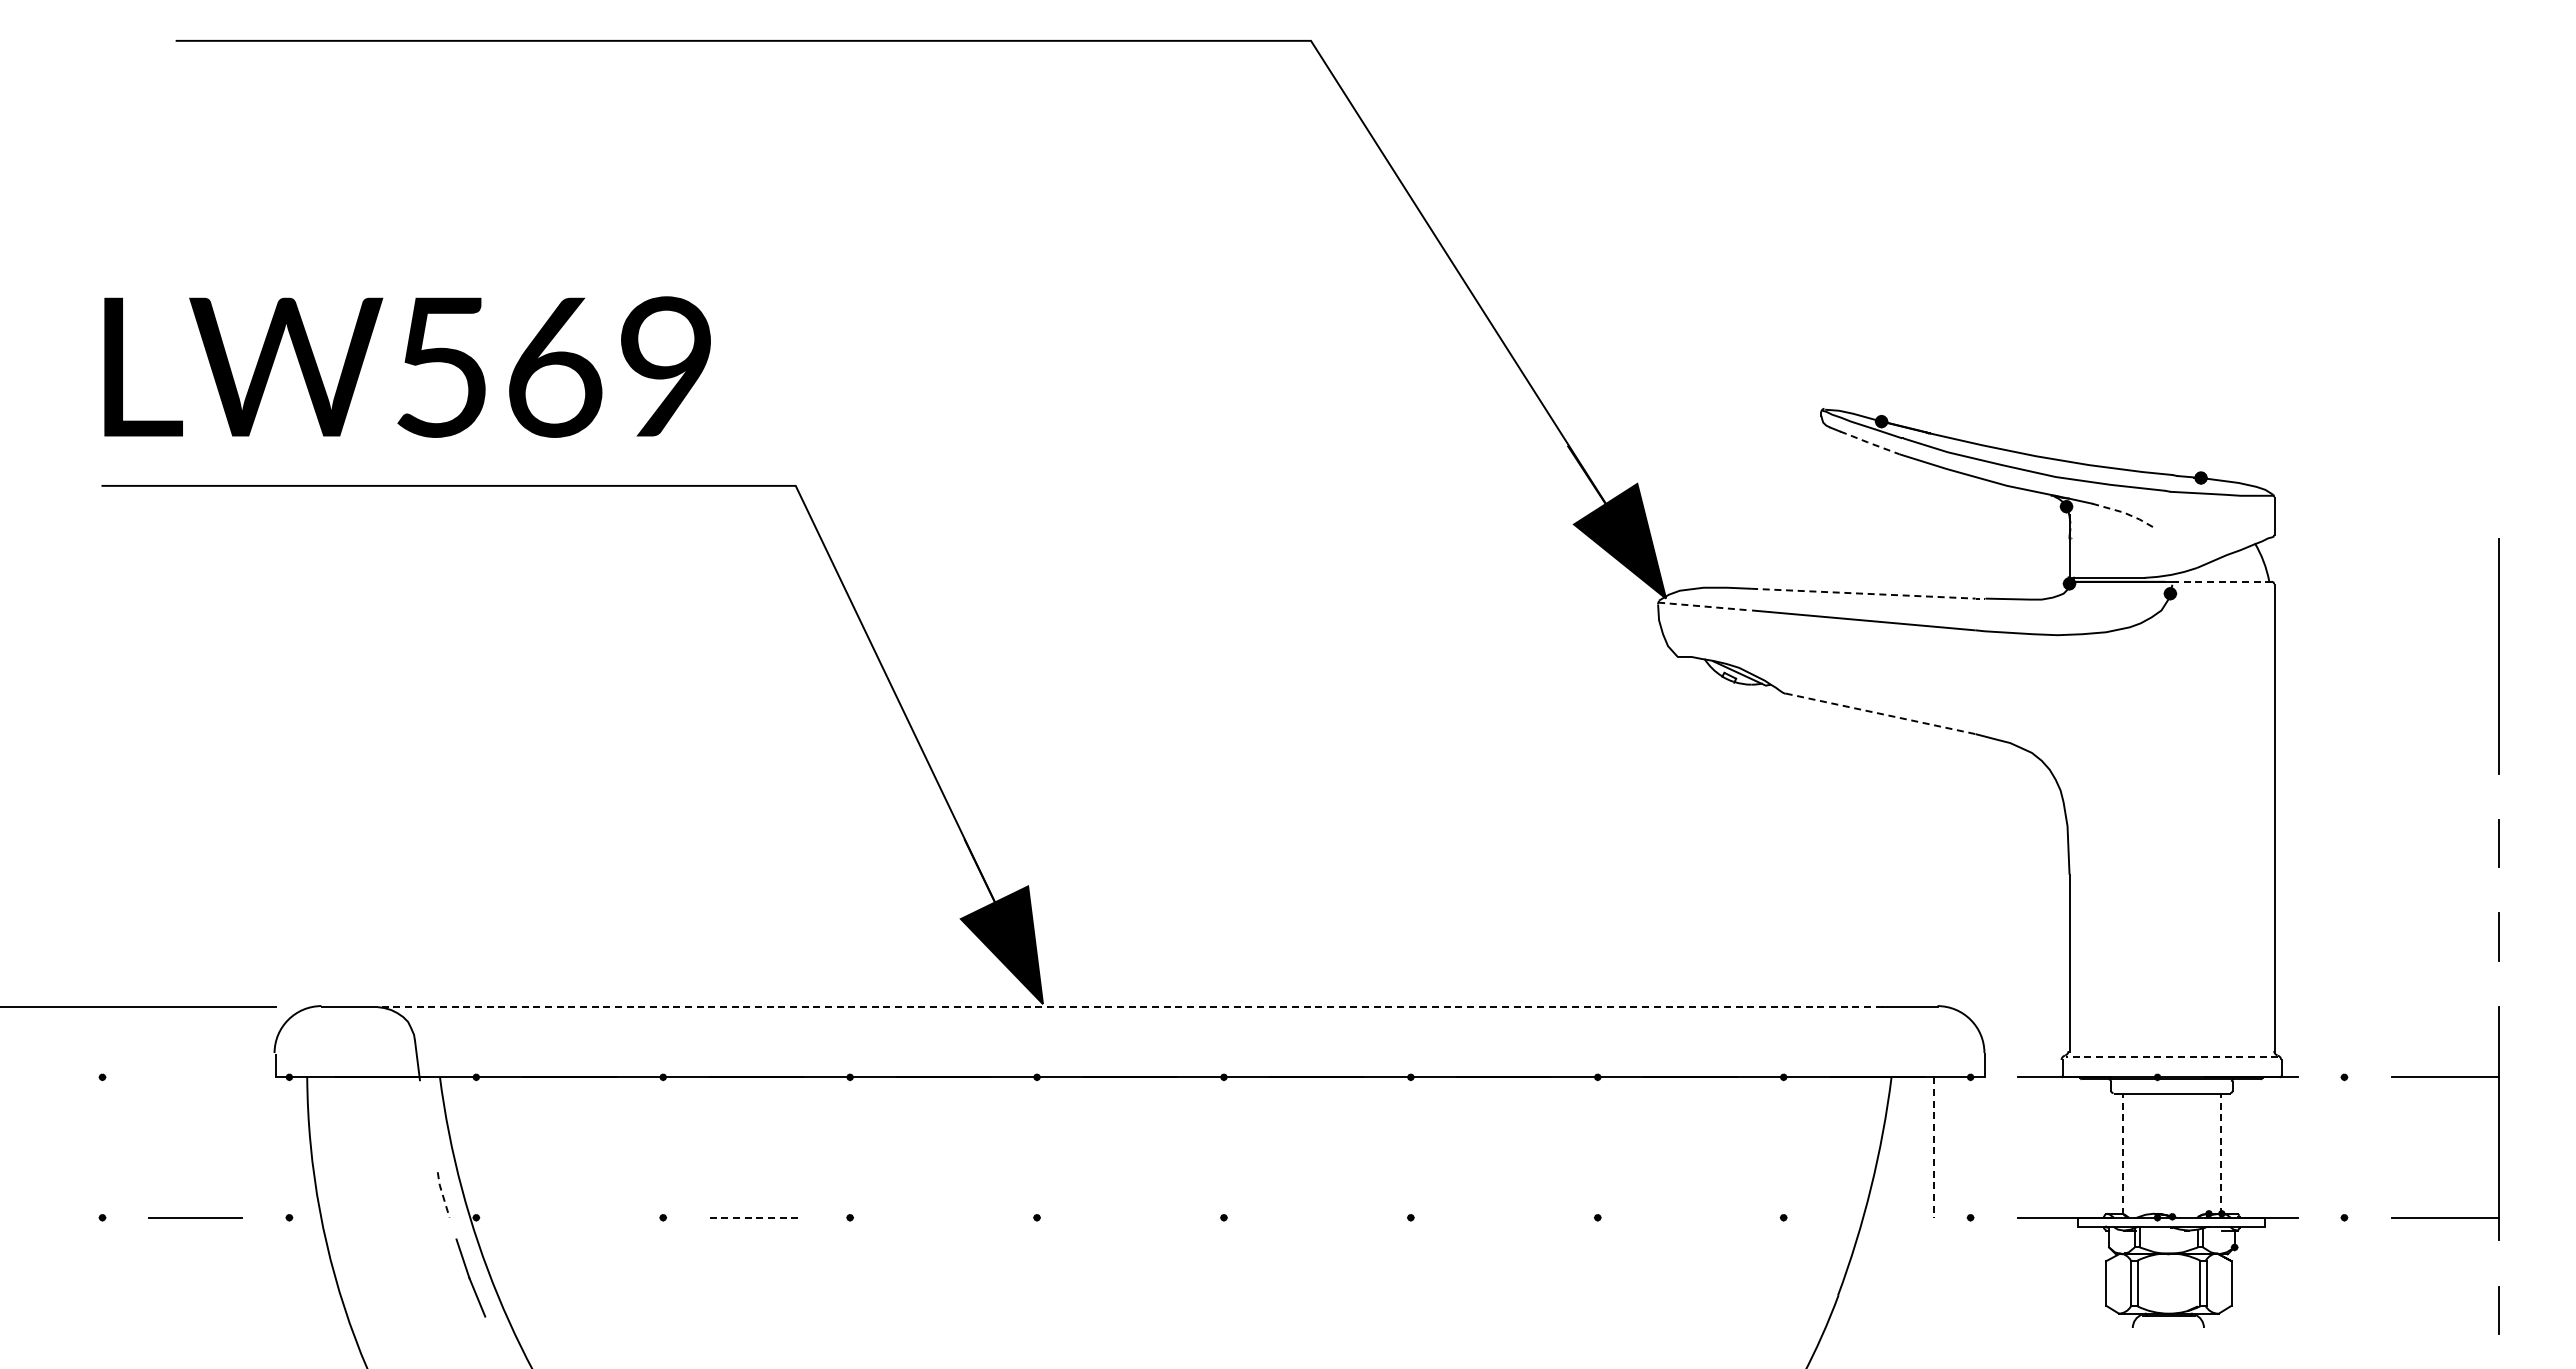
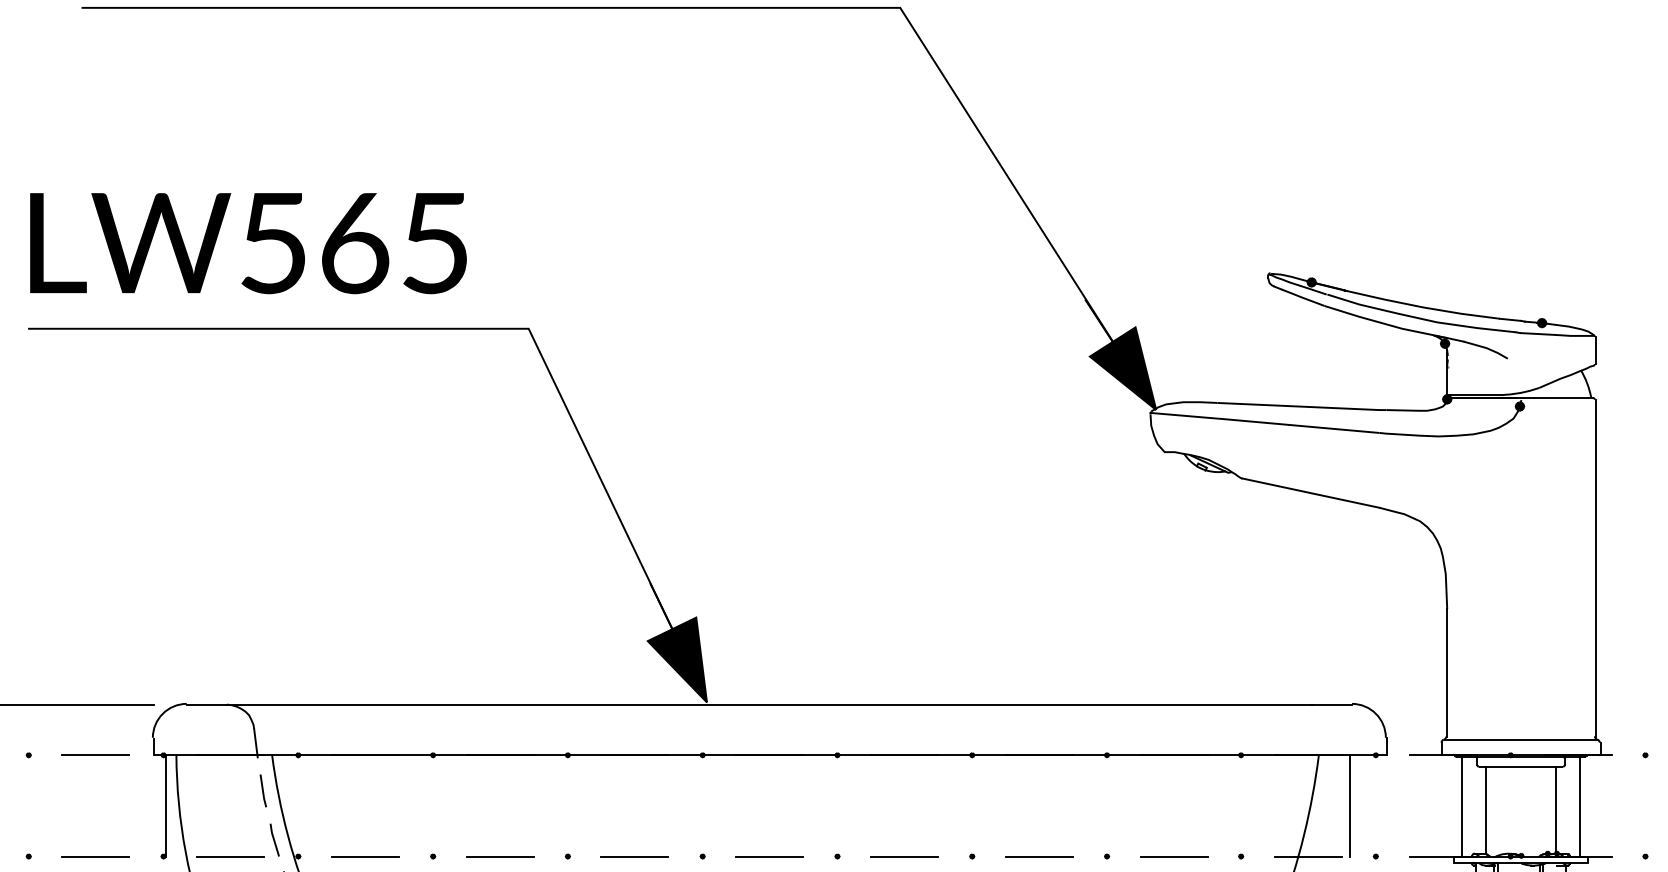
text: (665, 366) -> (434, 242), LW569 -> LW565
line: (1868, 442) -> (1302, 297), dashed -> solid
line: (2124, 513) -> (1486, 348), dashed -> solid
line: (2224, 581) -> (1558, 397), dashed -> solid
line: (1868, 593) -> (1302, 406), dashed -> solid
line: (1704, 606) -> (1183, 415), dashed -> solid
line: (1881, 713) -> (1311, 492), dashed -> solid
line: (1130, 1007) -> (770, 704), dashed -> solid
line: (2172, 1056) -> (1521, 740), dashed -> solid
line: (194, 1077) -> (95, 755), added
line: (427, 1126) -> (263, 790), added
line: (292, 1147) -> (165, 805), added
line: (2090, 1147) -> (1462, 805), added
line: (2253, 1147) -> (1579, 805), added
line: (1934, 1148) -> (1349, 806), dashed -> solid
line: (2122, 1153) -> (1485, 810), dashed -> solid
line: (2220, 1153) -> (1556, 810), dashed -> solid
line: (442, 1195) -> (273, 840), dashed -> solid
line: (381, 1217) -> (229, 856), added
line: (568, 1217) -> (364, 856), added
line: (756, 1217) -> (500, 856), dashed -> solid
line: (942, 1217) -> (634, 856), added
line: (1129, 1217) -> (769, 856), added
line: (1316, 1217) -> (904, 856), added
line: (1503, 1217) -> (1039, 856), added
line: (1690, 1217) -> (1173, 856), added
line: (1877, 1217) -> (1308, 856), added

